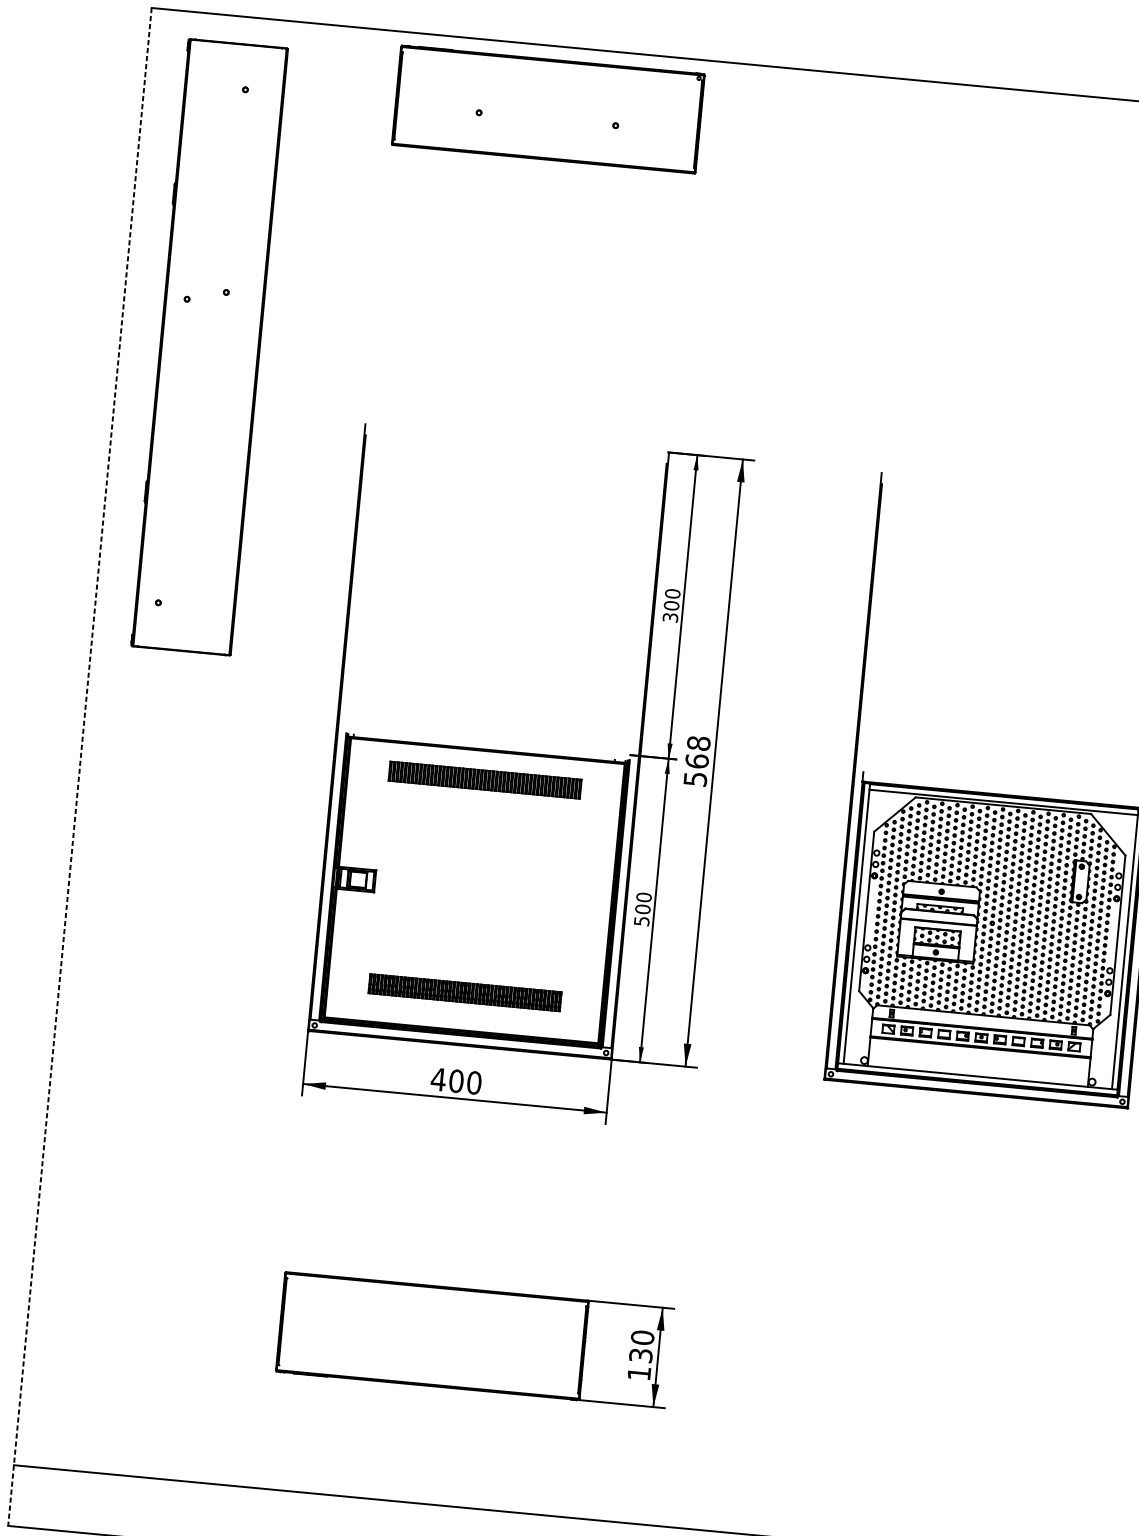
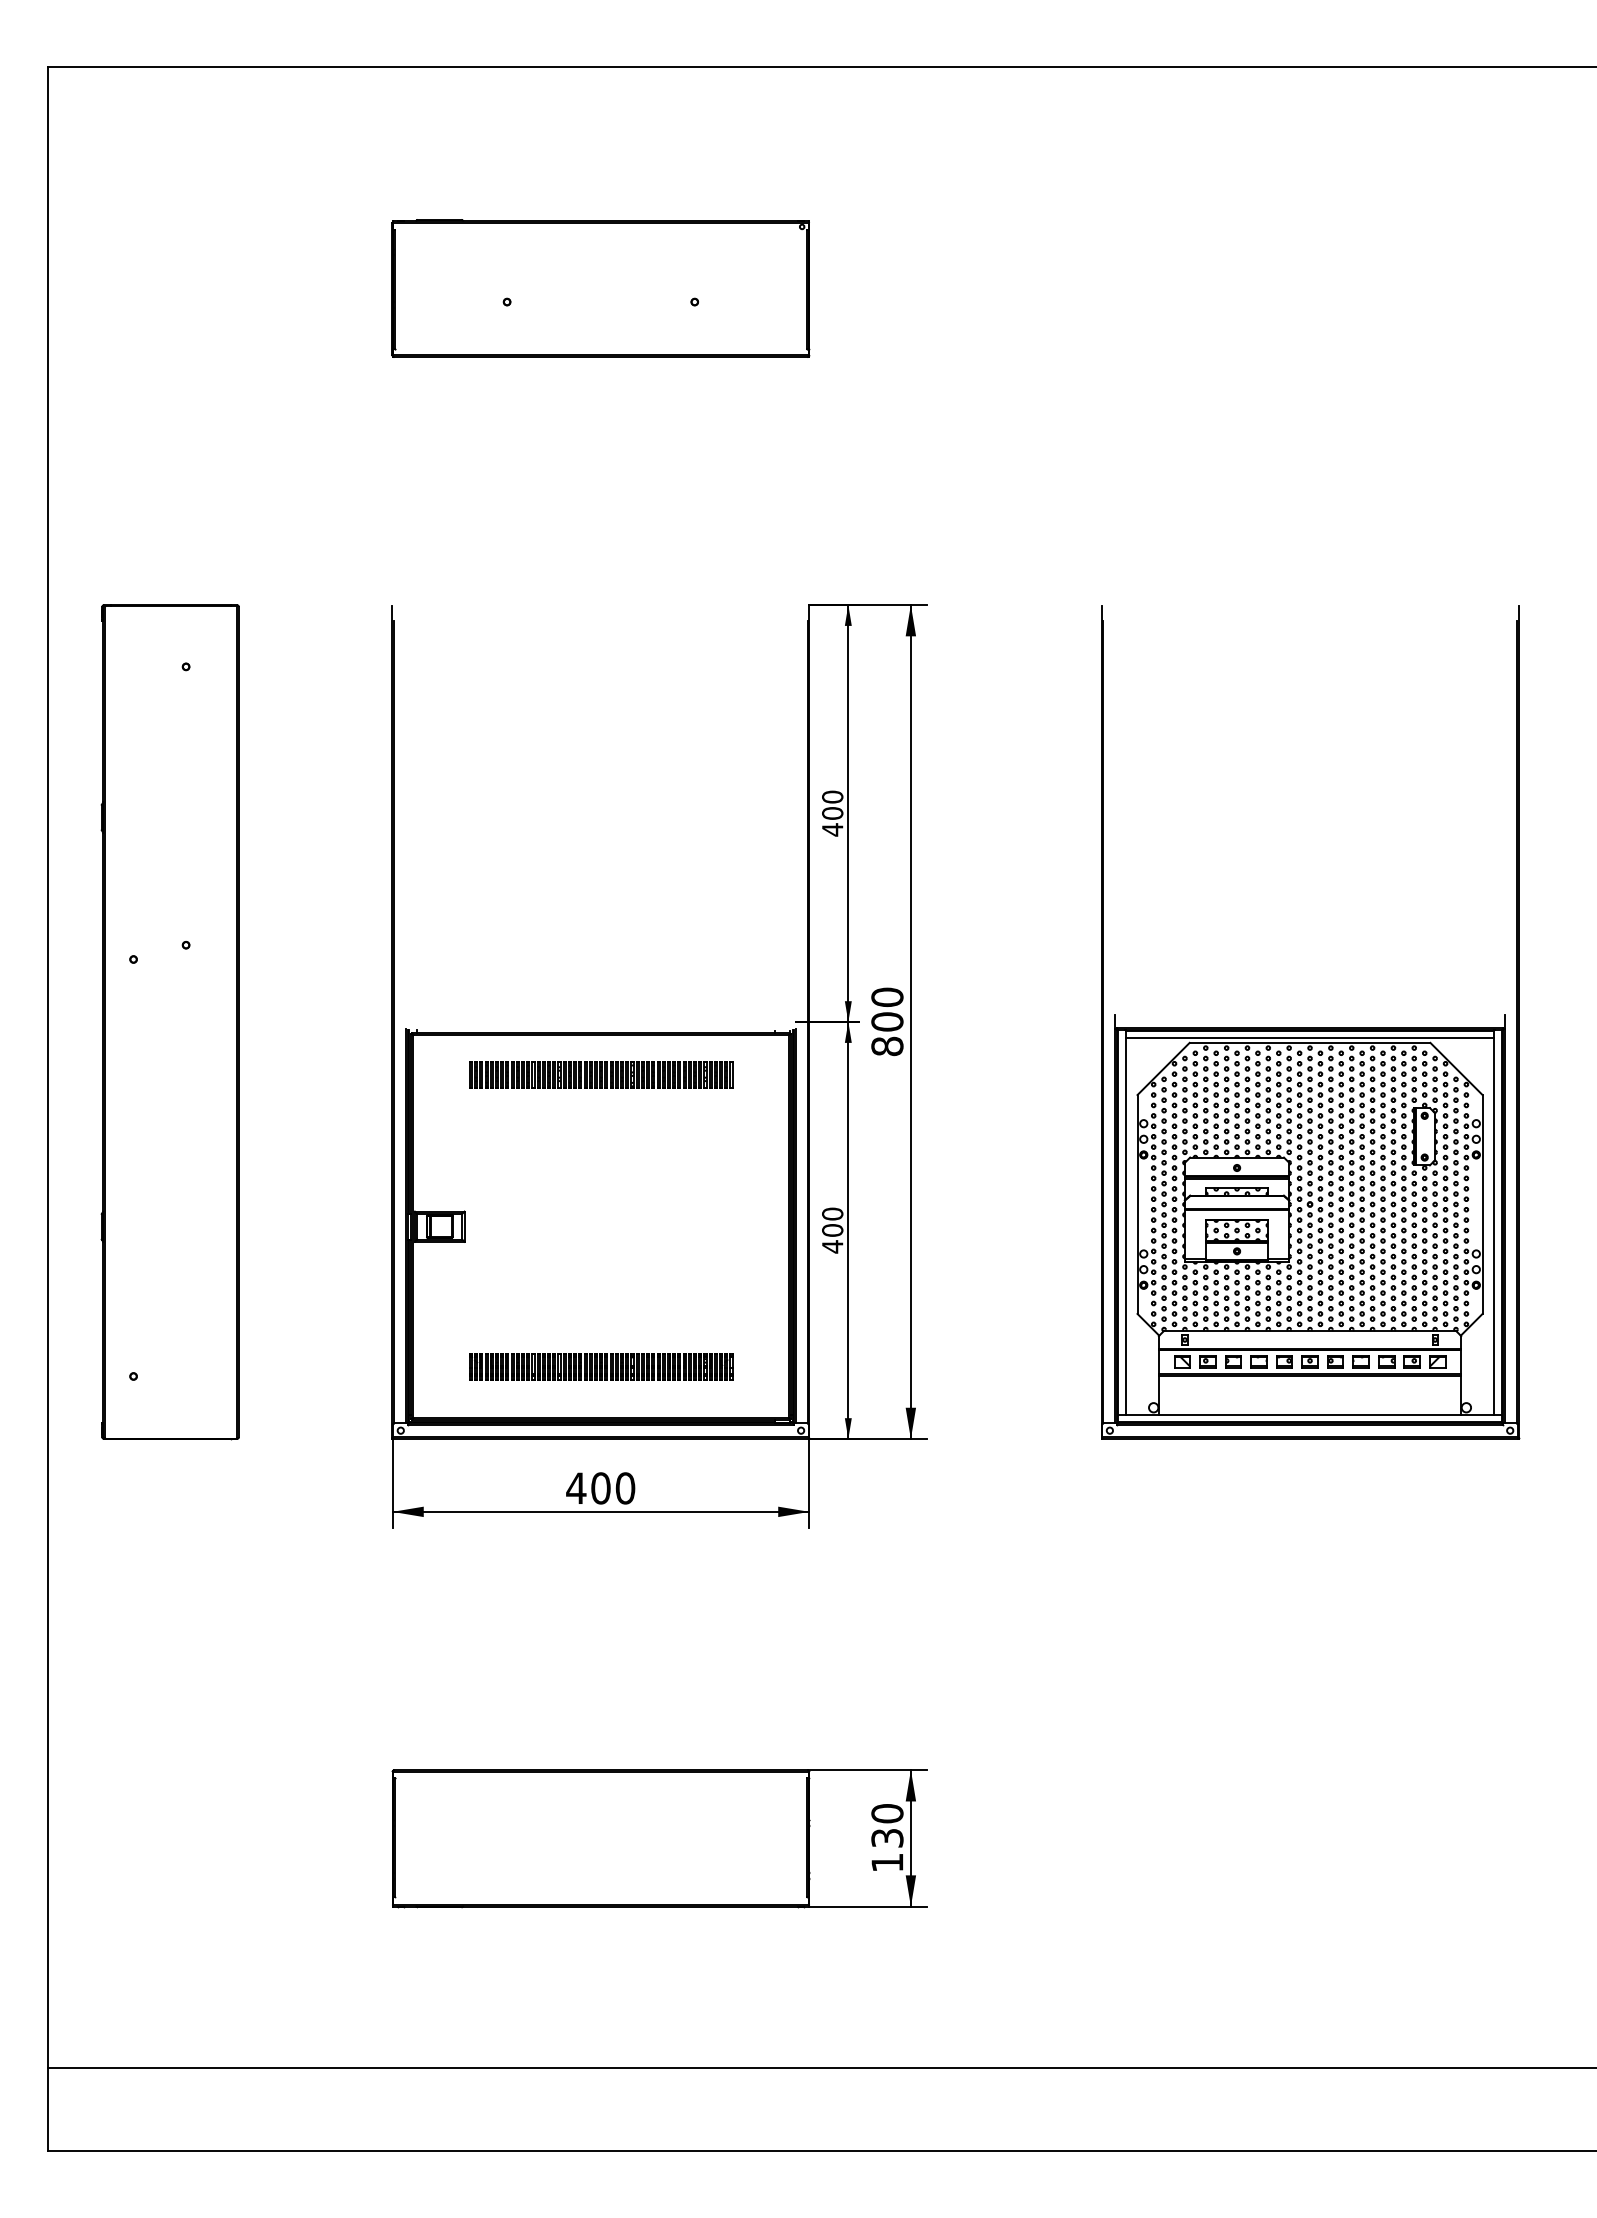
part: (548, 109) -> (600, 288), moved
part: (208, 347) -> (169, 1022), moved
text: (670, 617) -> (832, 829), 300 -> 400
text: (697, 761) -> (887, 1021), 568 -> 800
line: (79, 767) -> (47, 1109), dashed -> solid
text: (641, 921) -> (832, 1246), 500 -> 400

